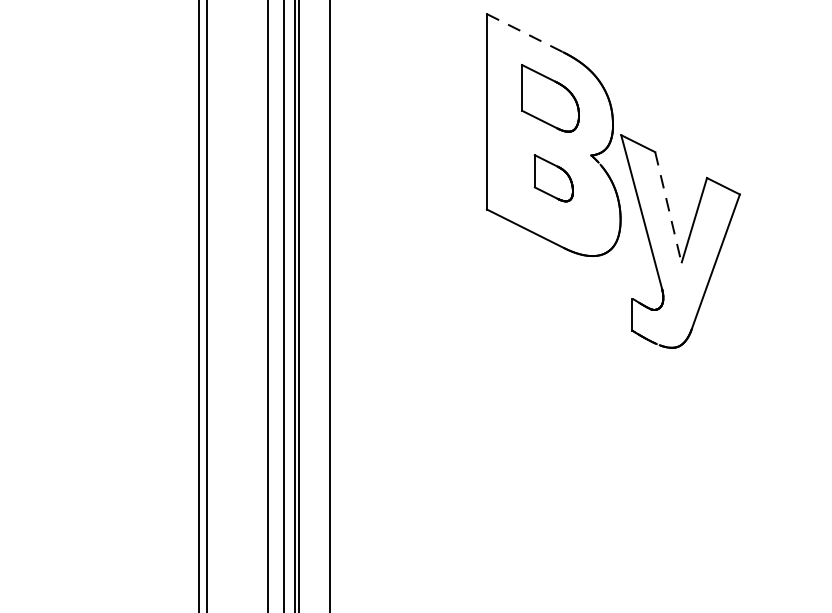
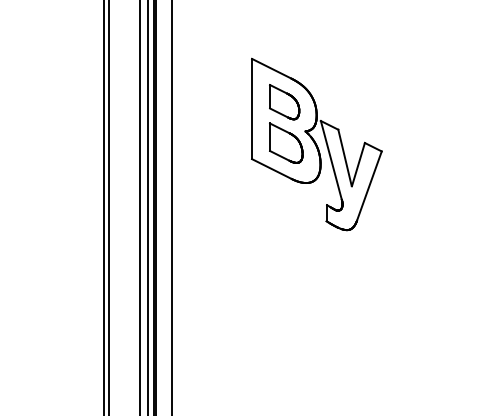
line: (524, 32) -> (271, 68), dashed -> solid
part: (554, 177) -> (286, 142), size x1.67
line: (669, 206) -> (345, 157), dashed -> solid

